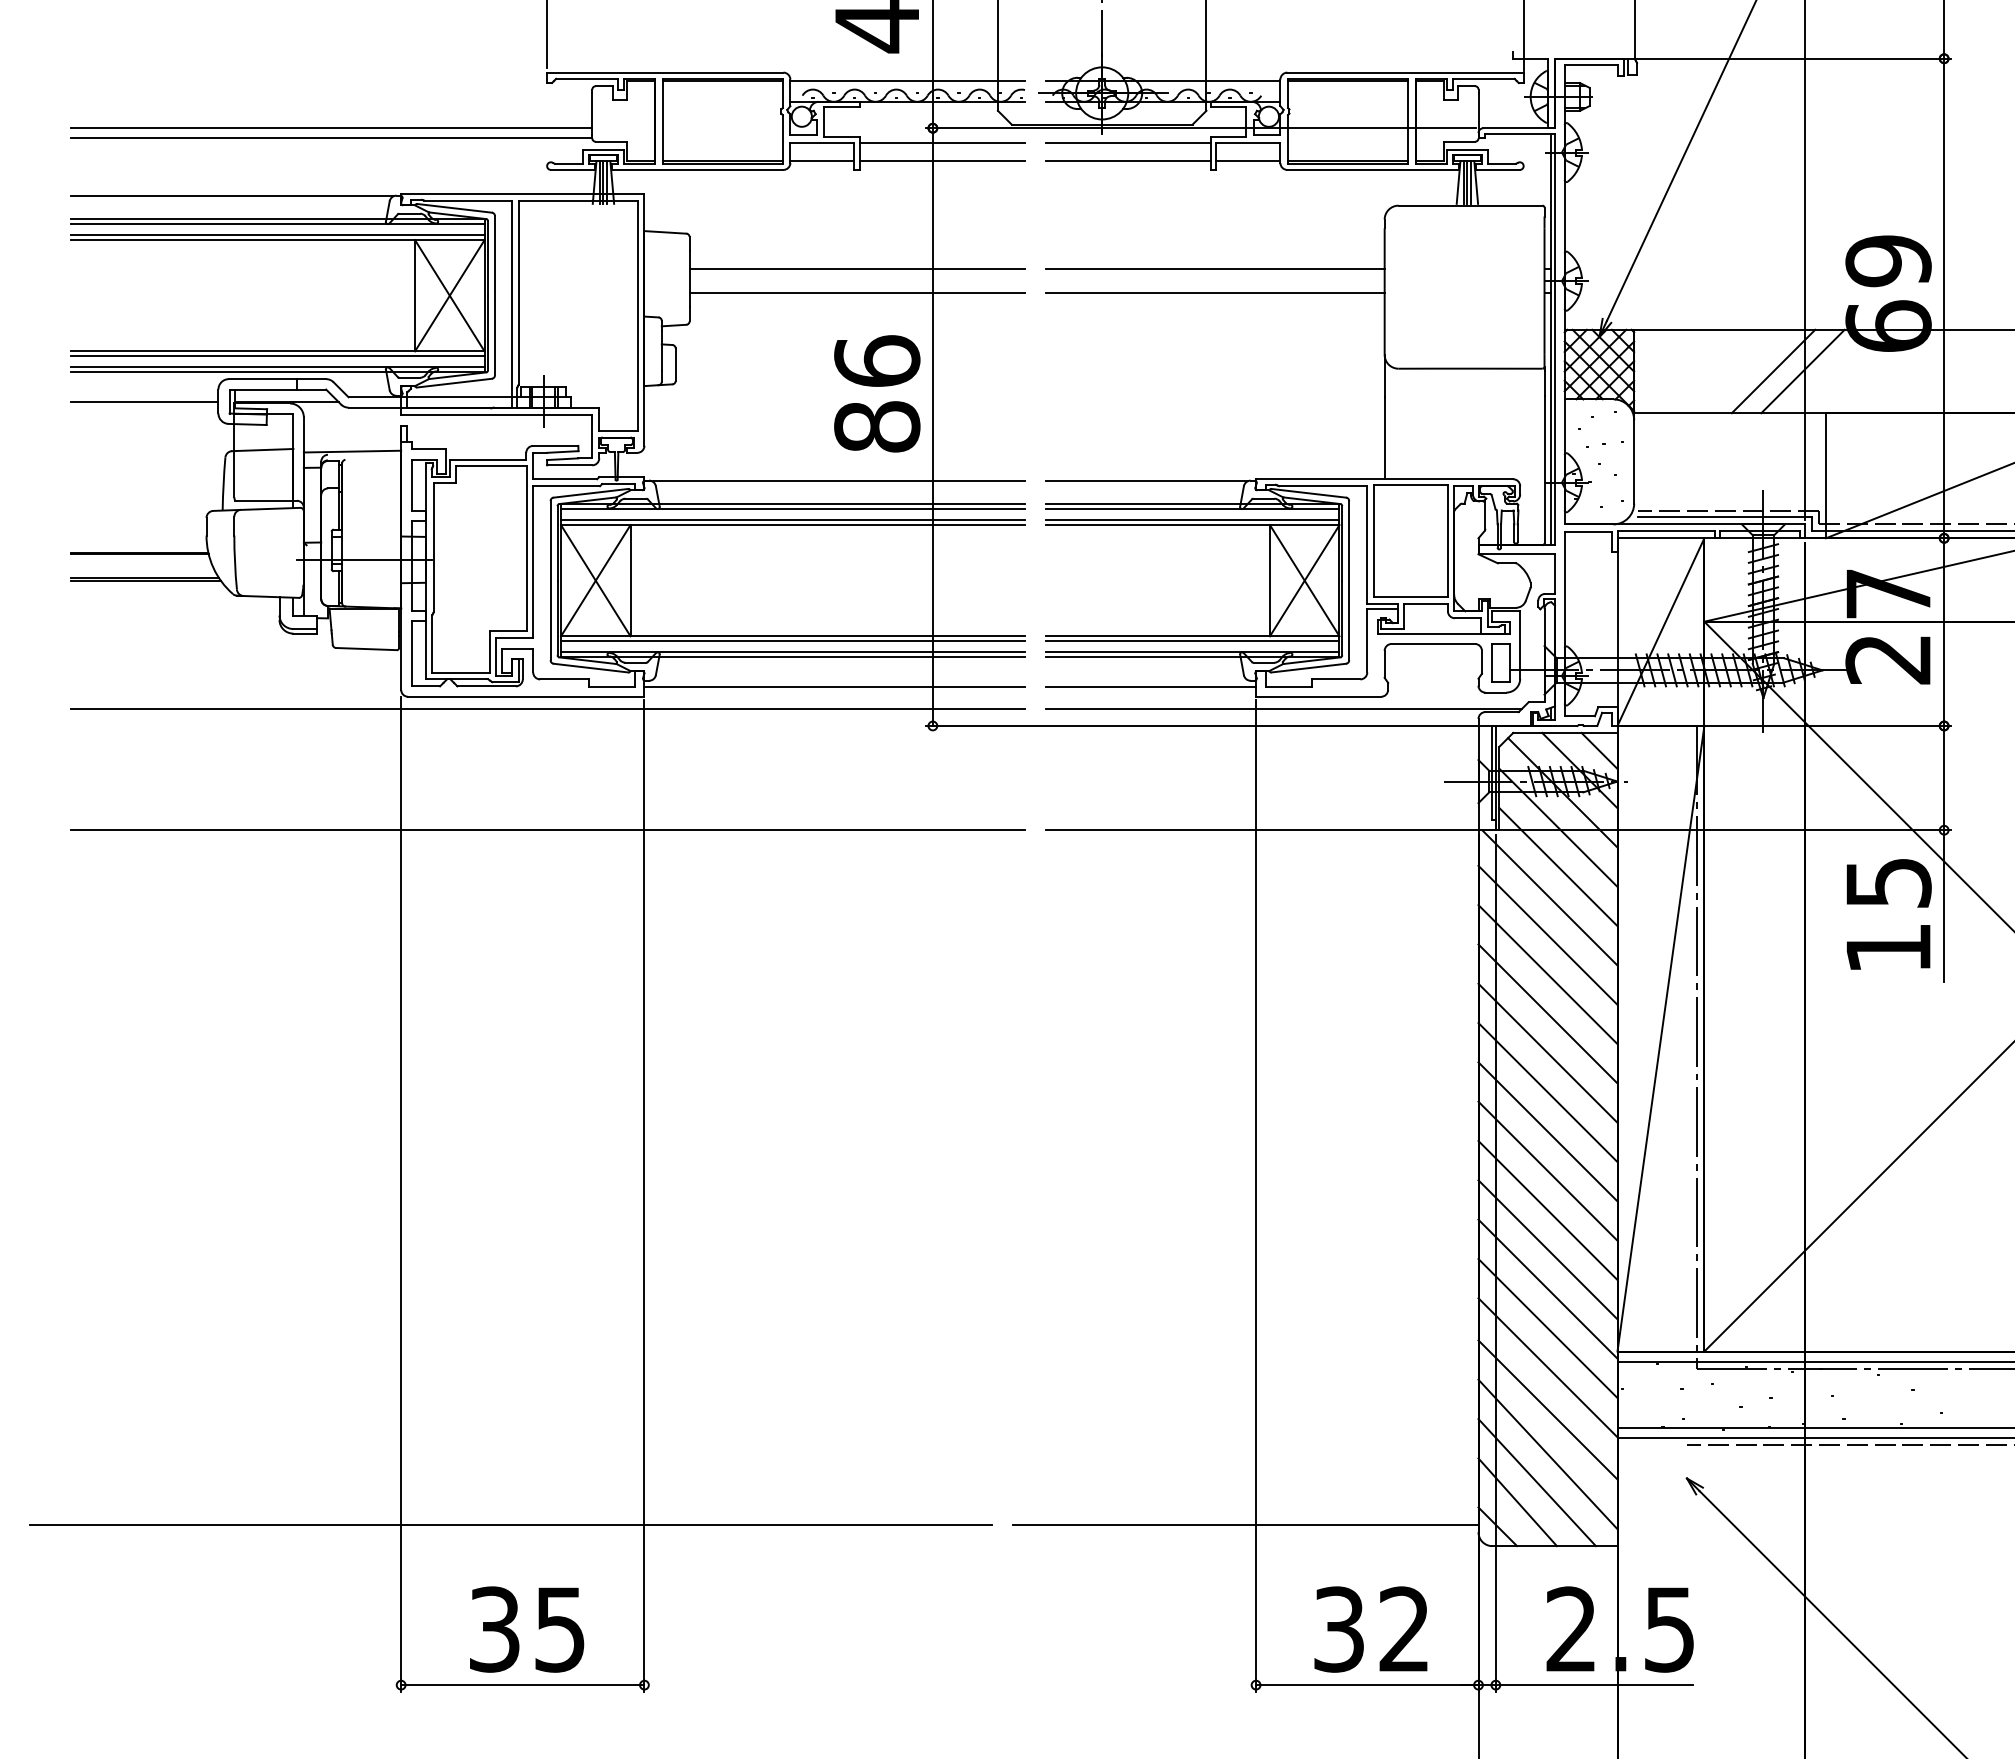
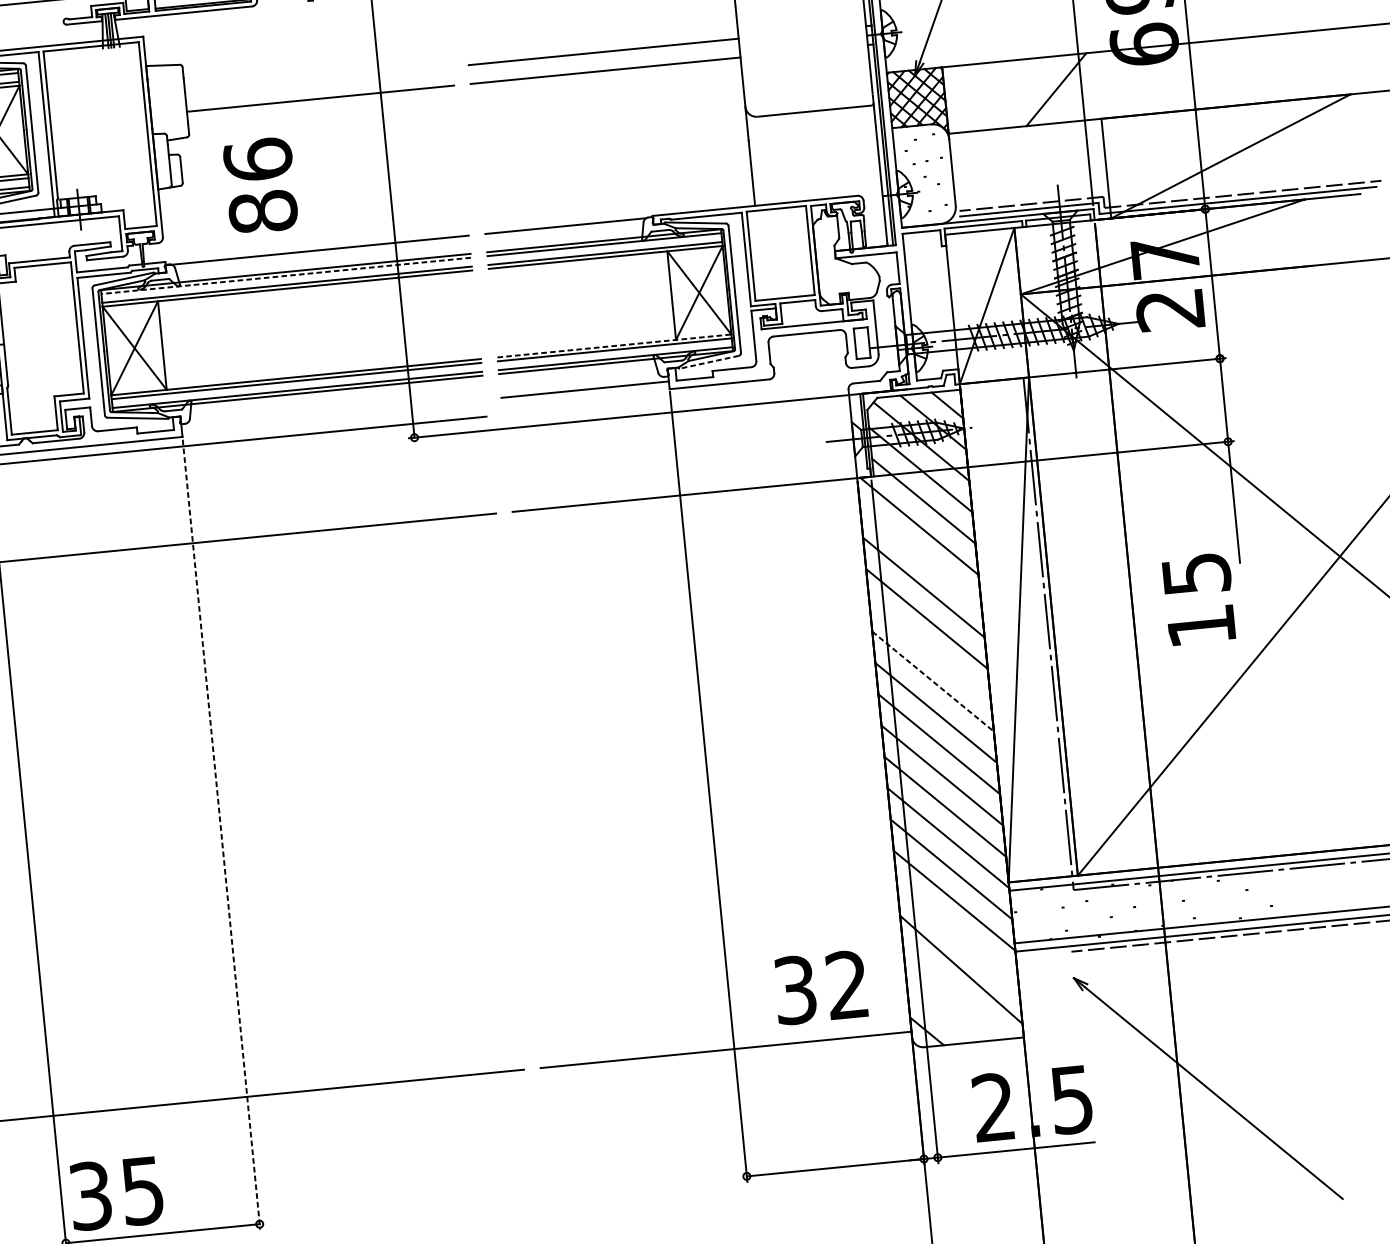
line: (856, 269) -> (318, 80), removed
line: (1802, 371) -> (1079, 87), removed
text: (877, 393) -> (260, 185), moved
line: (793, 509) -> (286, 276), solid -> dashed
line: (1192, 636) -> (614, 346), solid -> dashed
line: (1308, 668) -> (709, 362), solid -> dashed
line: (834, 687) -> (333, 414), removed
line: (1283, 708) -> (692, 396), removed
text: (1888, 914) -> (1198, 599), moved
line: (1547, 934) -> (920, 555), removed
line: (1547, 1052) -> (929, 649), removed
line: (1548, 1092) -> (933, 681), solid -> dashed
line: (644, 1196) -> (221, 834), solid -> dashed
line: (1547, 1409) -> (957, 934), removed
line: (1536, 1482) -> (954, 993), removed
line: (1517, 1502) -> (940, 1010), removed
text: (527, 1629) -> (116, 1193), moved
text: (1370, 1629) -> (820, 987), moved

